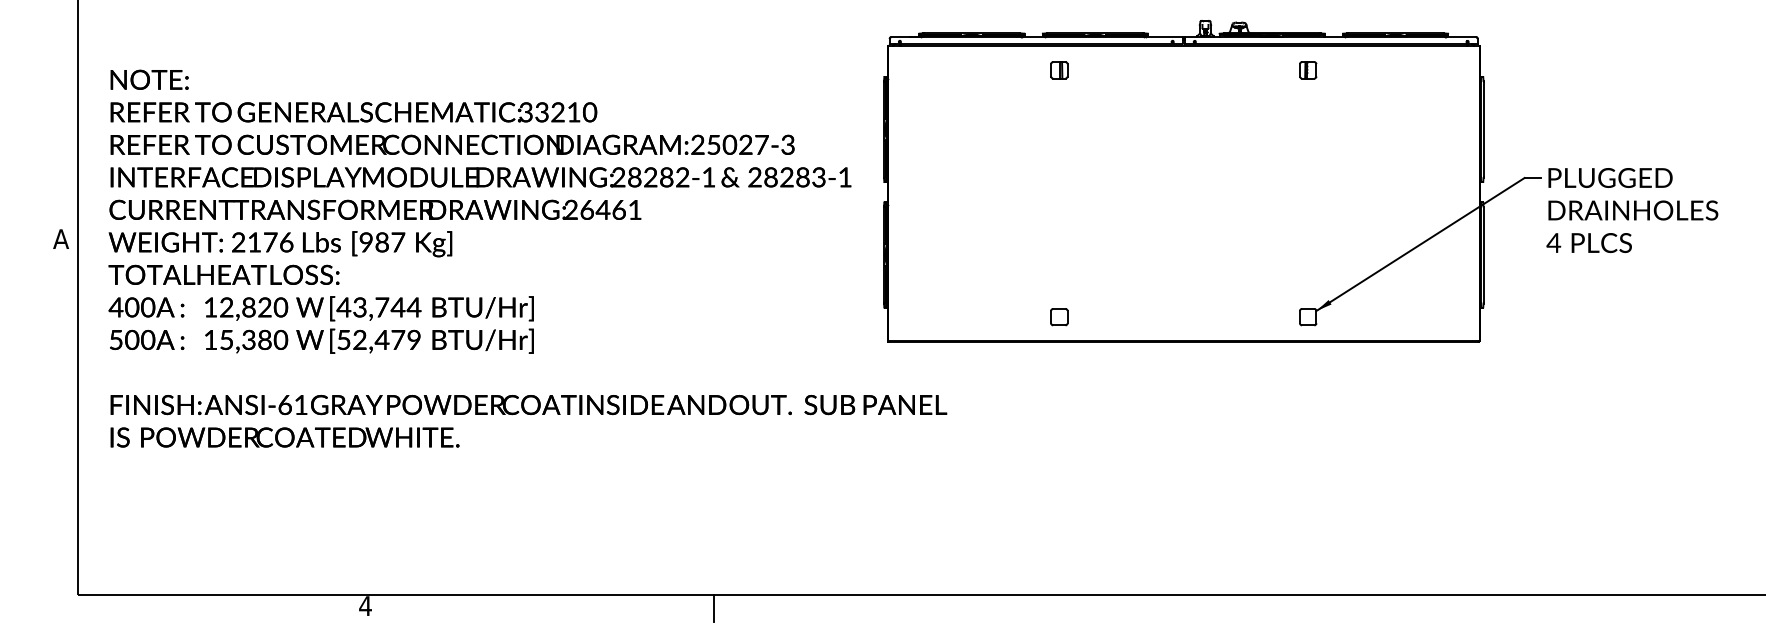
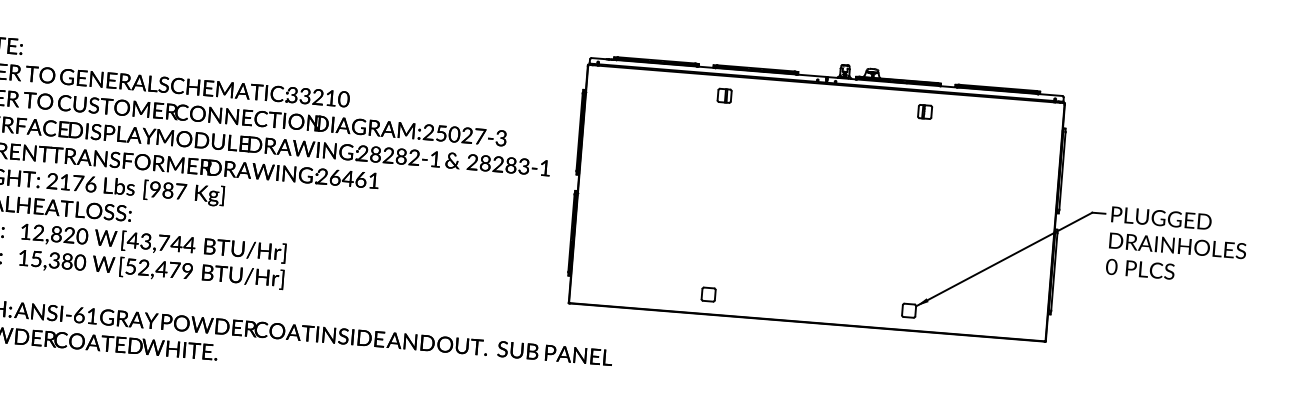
text: (1553, 242) -> (1111, 266), 4 -> 0

